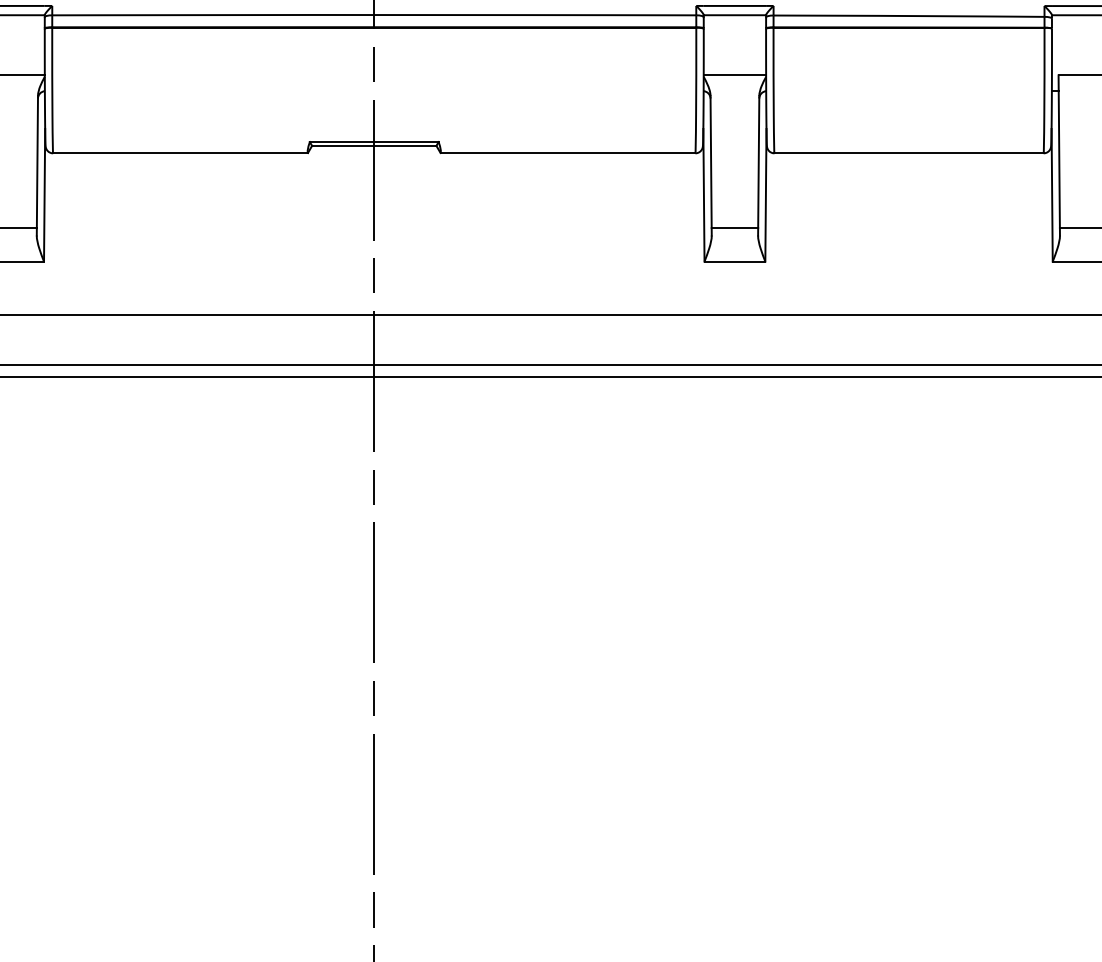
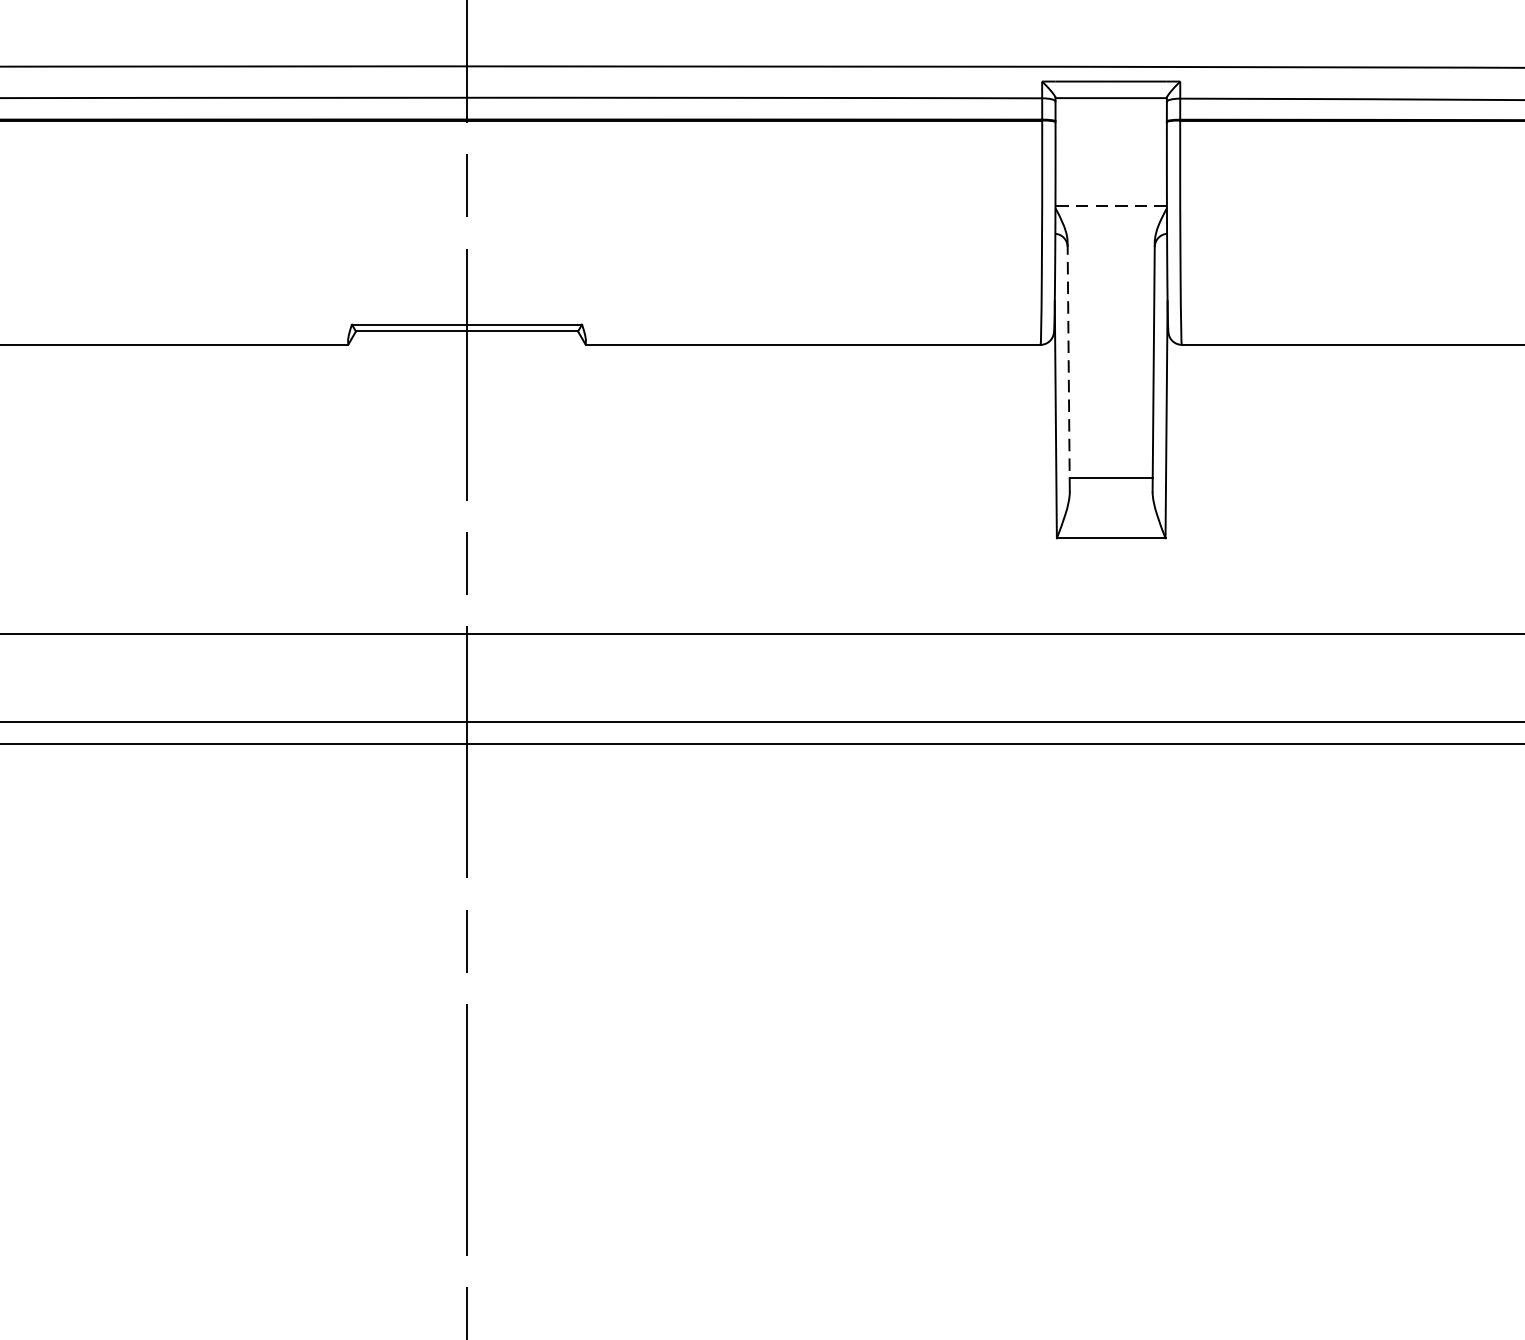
line: (734, 75) -> (1110, 205), solid -> dashed
line: (711, 162) -> (1069, 361), solid -> dashed

